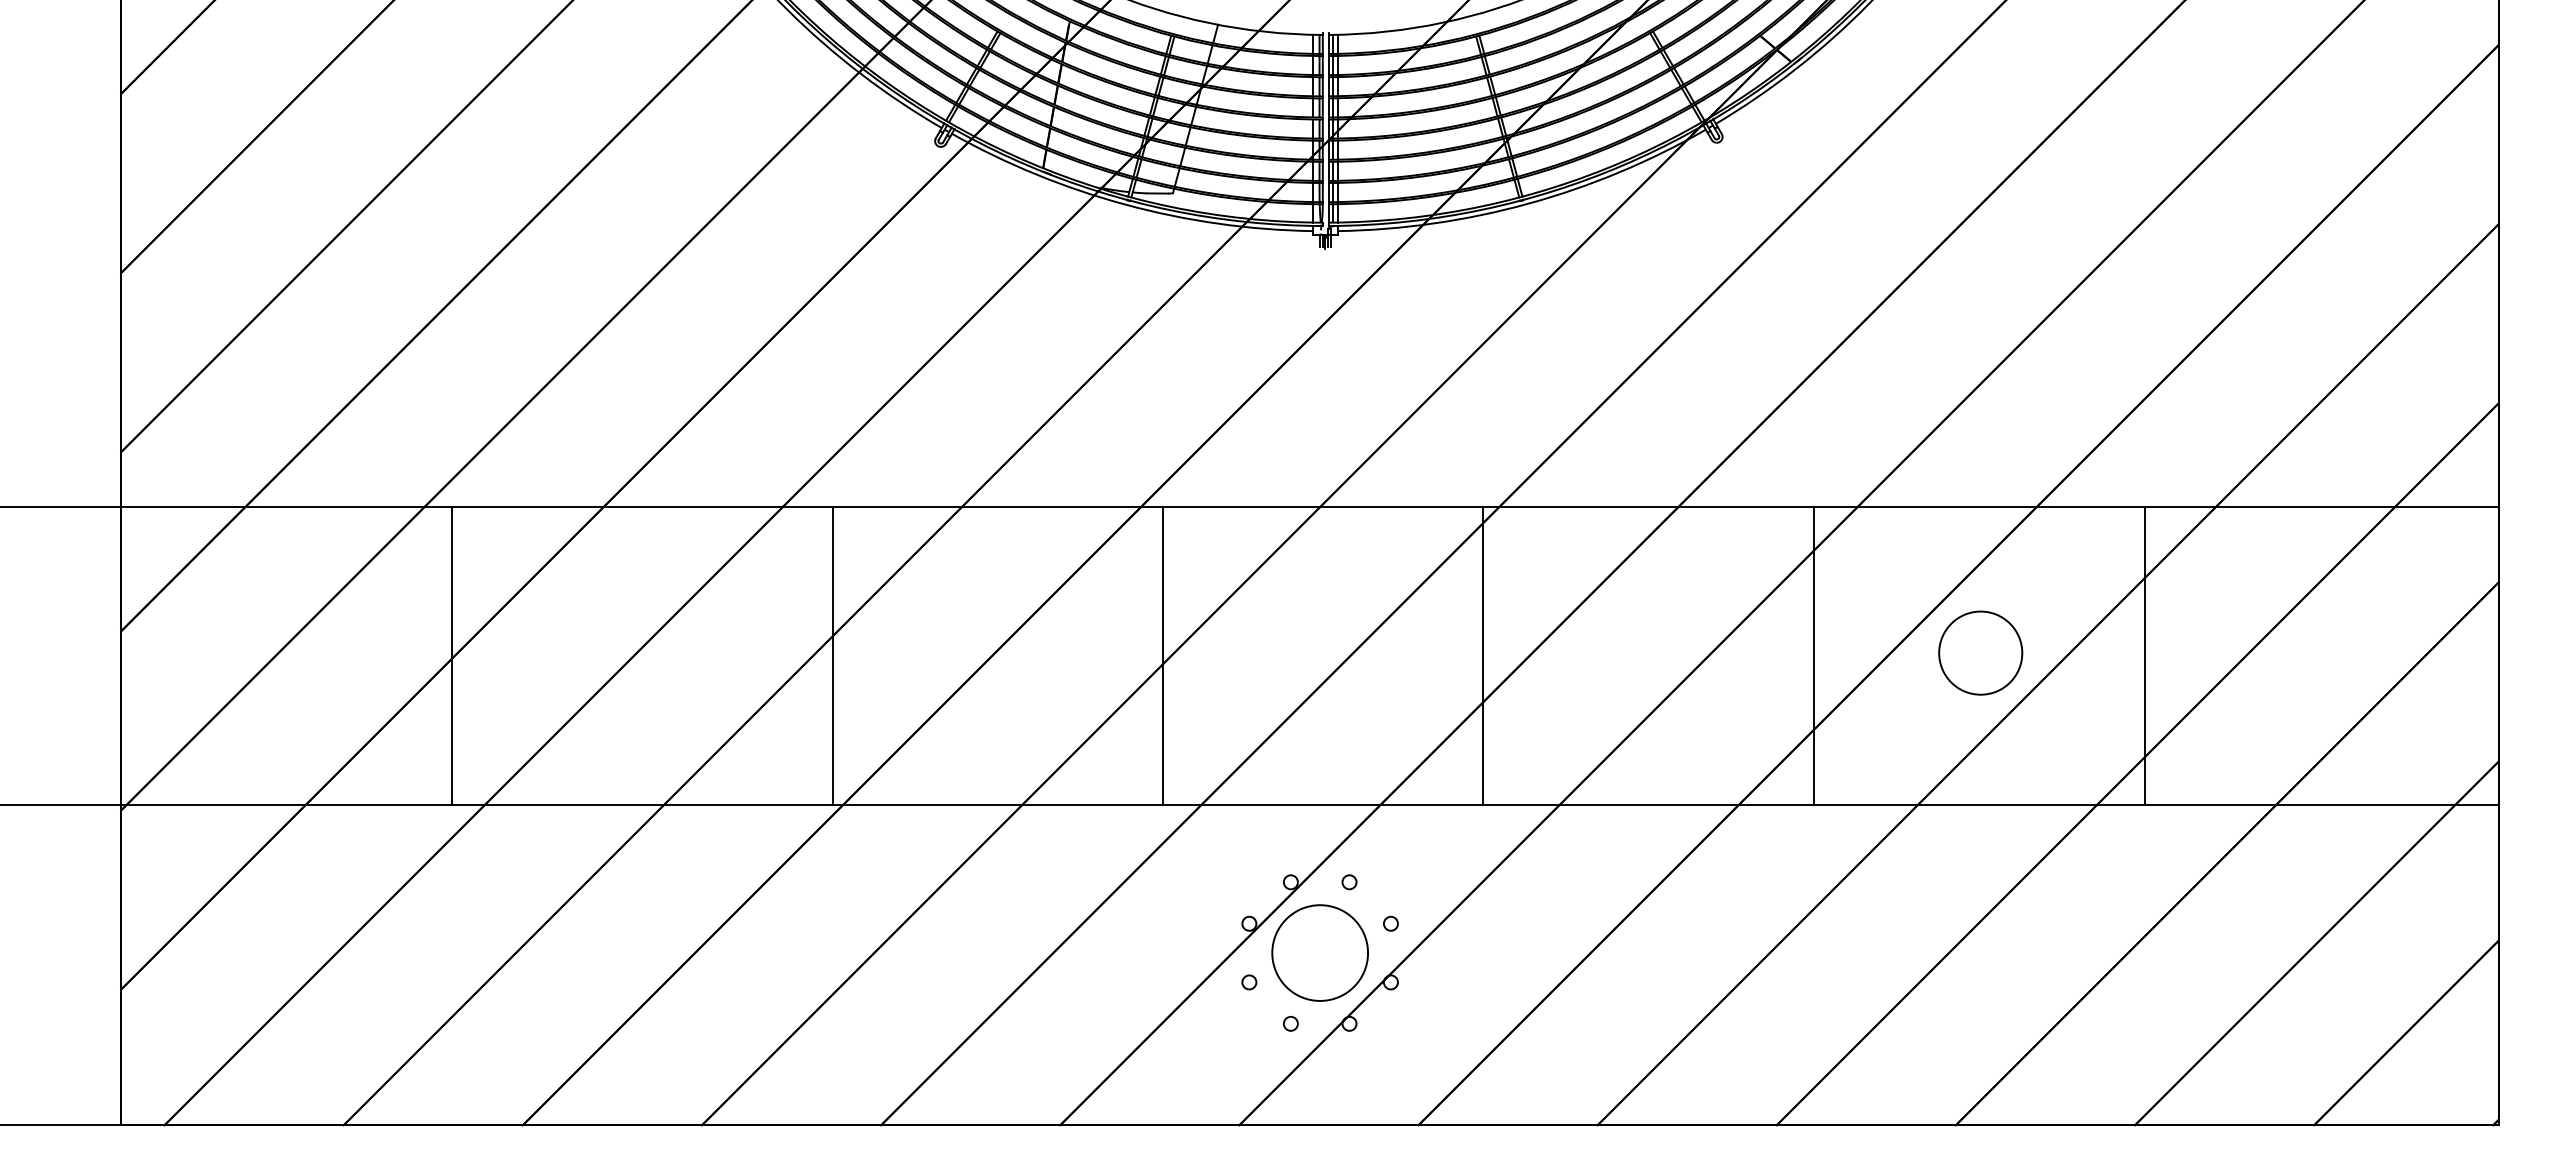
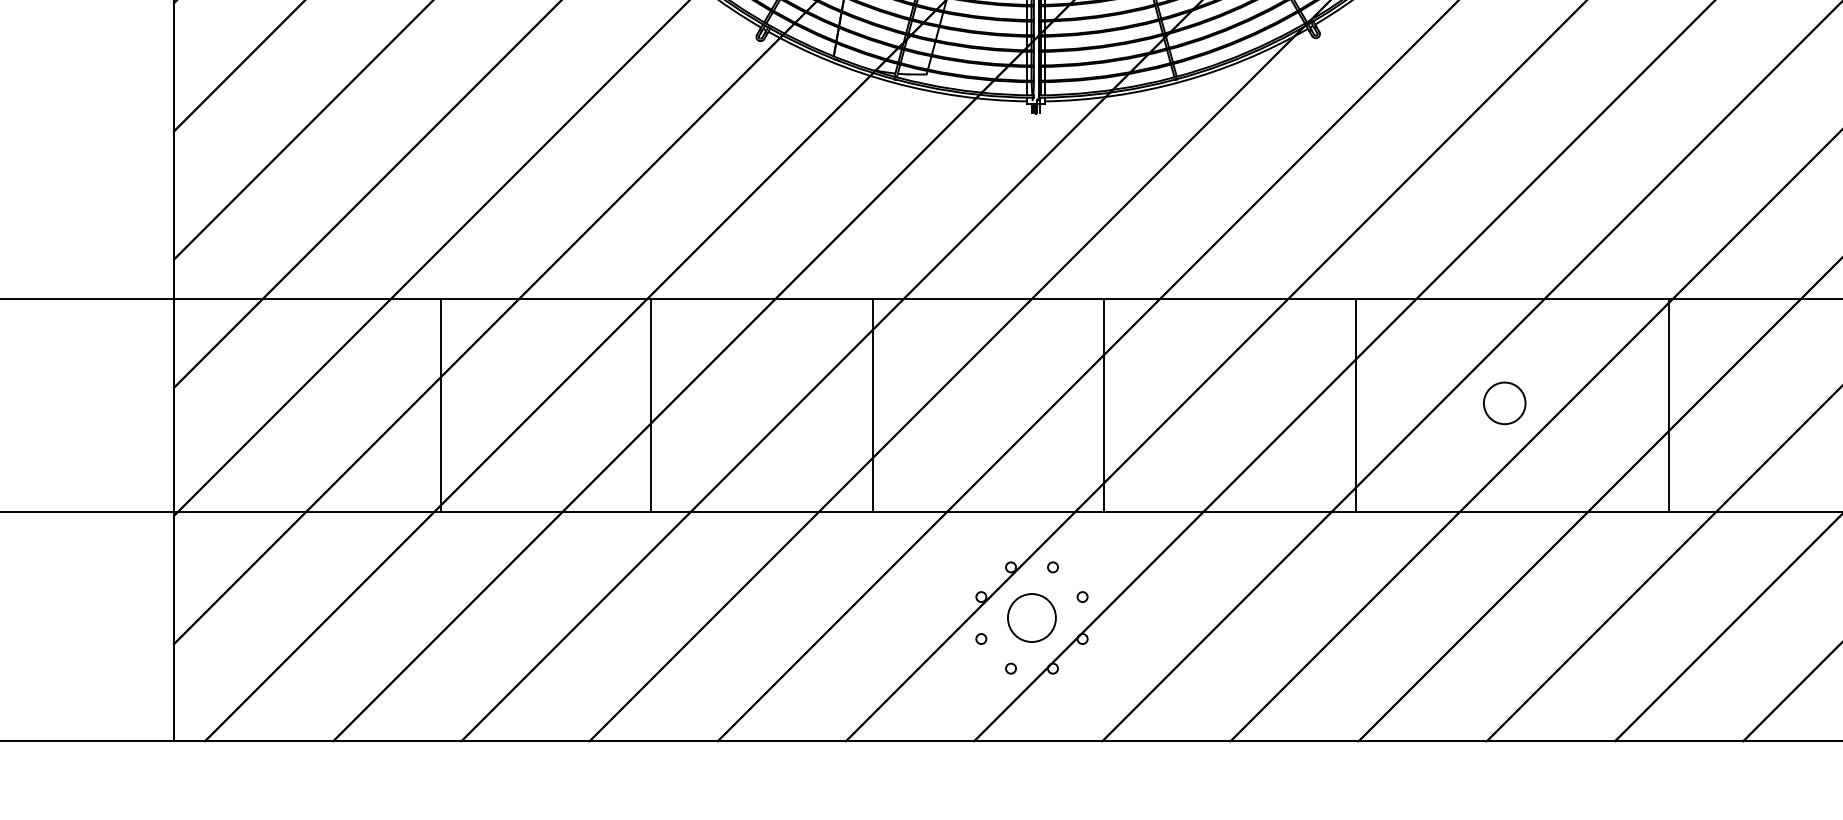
circle: (1980, 652) -> (1504, 402), size x0.7
line: (451, 656) -> (440, 405), moved
line: (833, 656) -> (650, 405), moved
line: (1162, 656) -> (872, 405), moved
line: (1483, 656) -> (1104, 405), moved
line: (1813, 656) -> (1355, 405), moved
line: (2144, 656) -> (1669, 405), moved
circle: (1319, 952) -> (1031, 617), size x0.7

